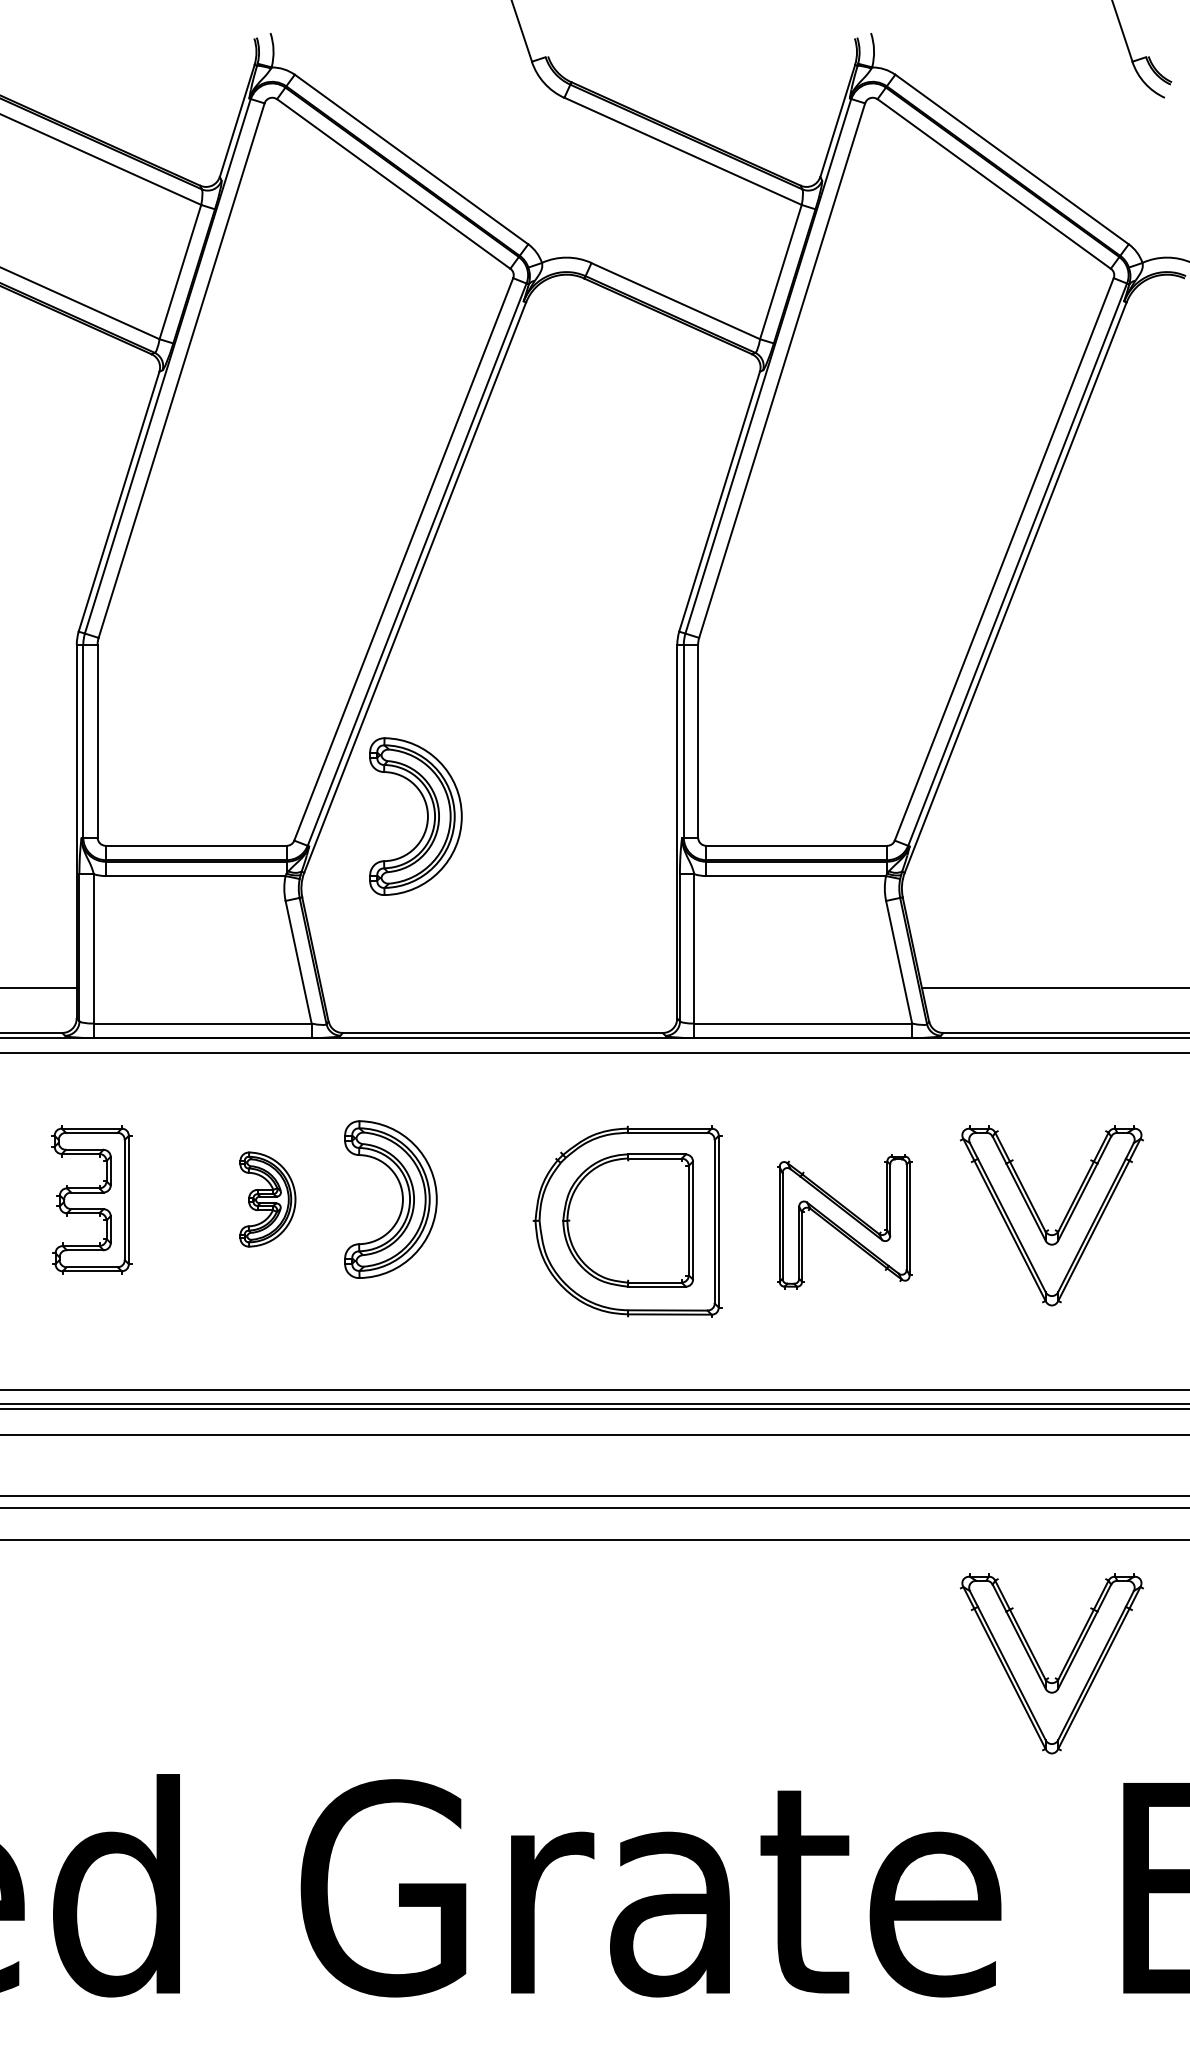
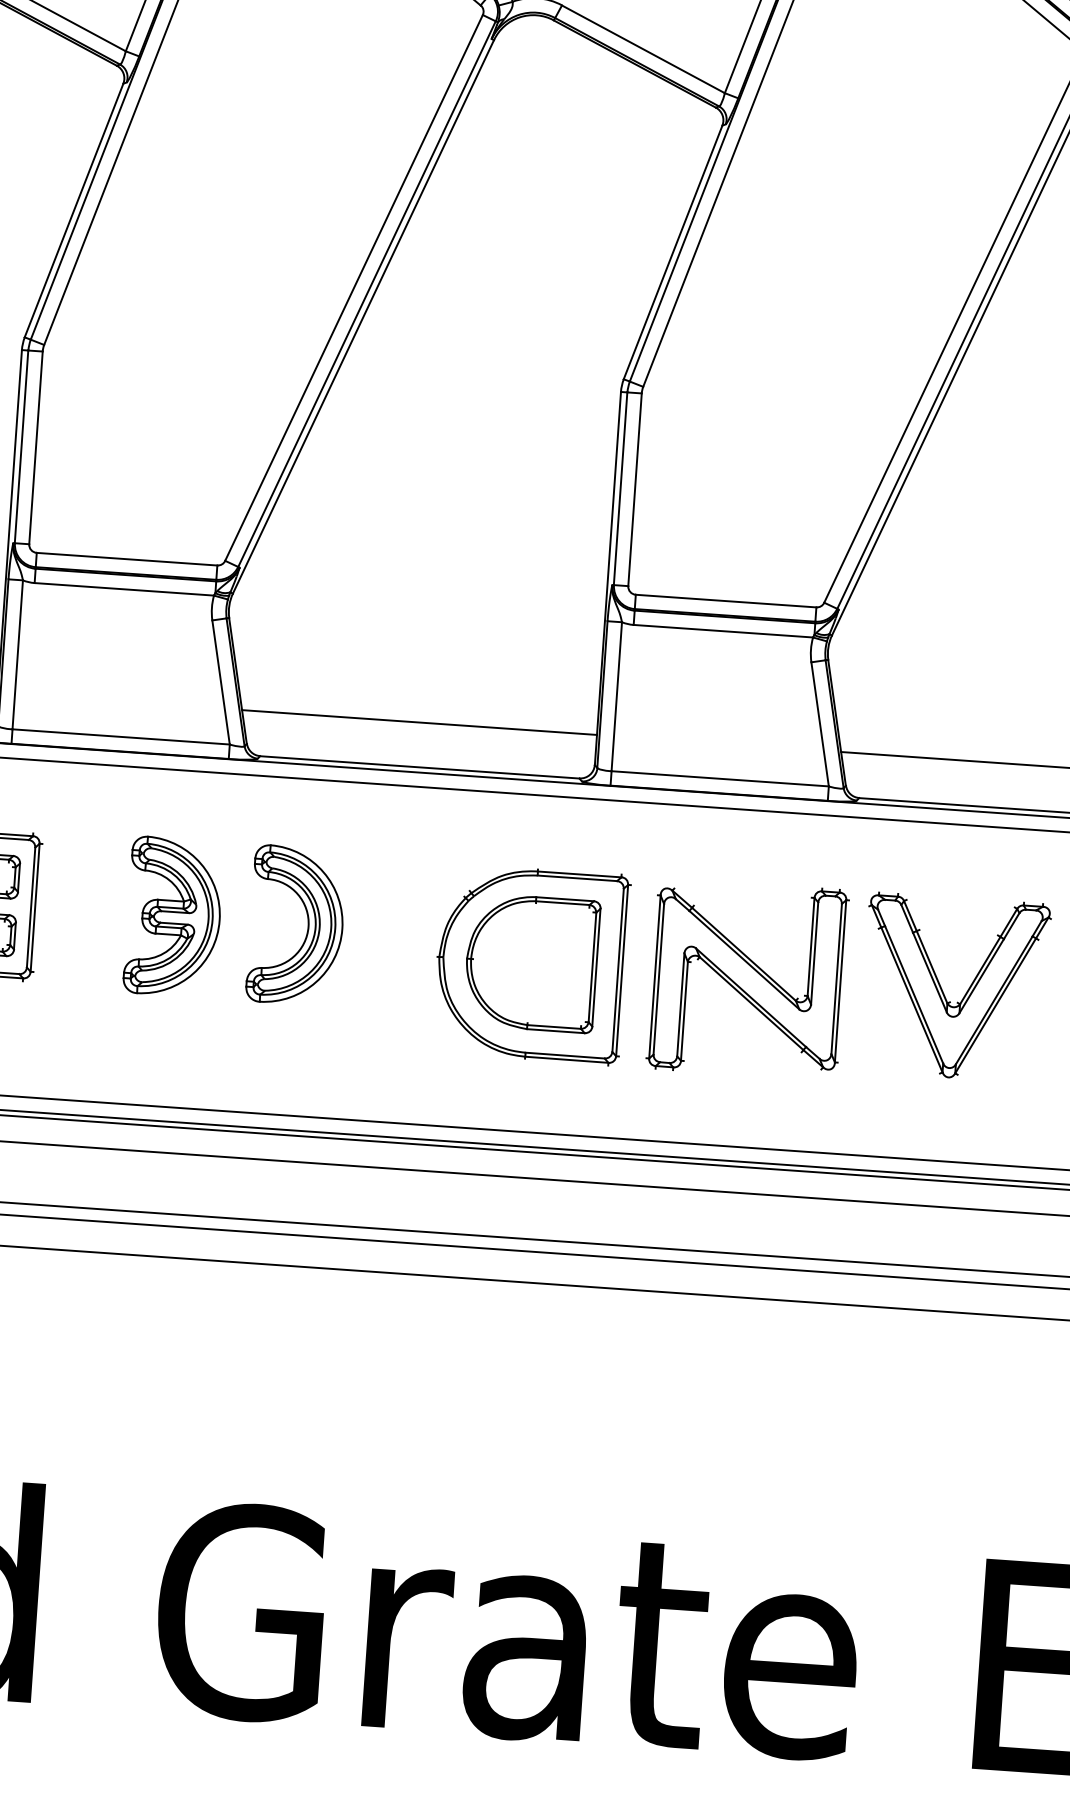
part: (426, 813) -> (359, 543), removed
line: (499, 988) -> (419, 722), added
part: (267, 1199) -> (173, 916), size x1.67
part: (844, 1221) -> (747, 979), size x1.43
part: (1041, 1669) -> (912, 1439), removed

